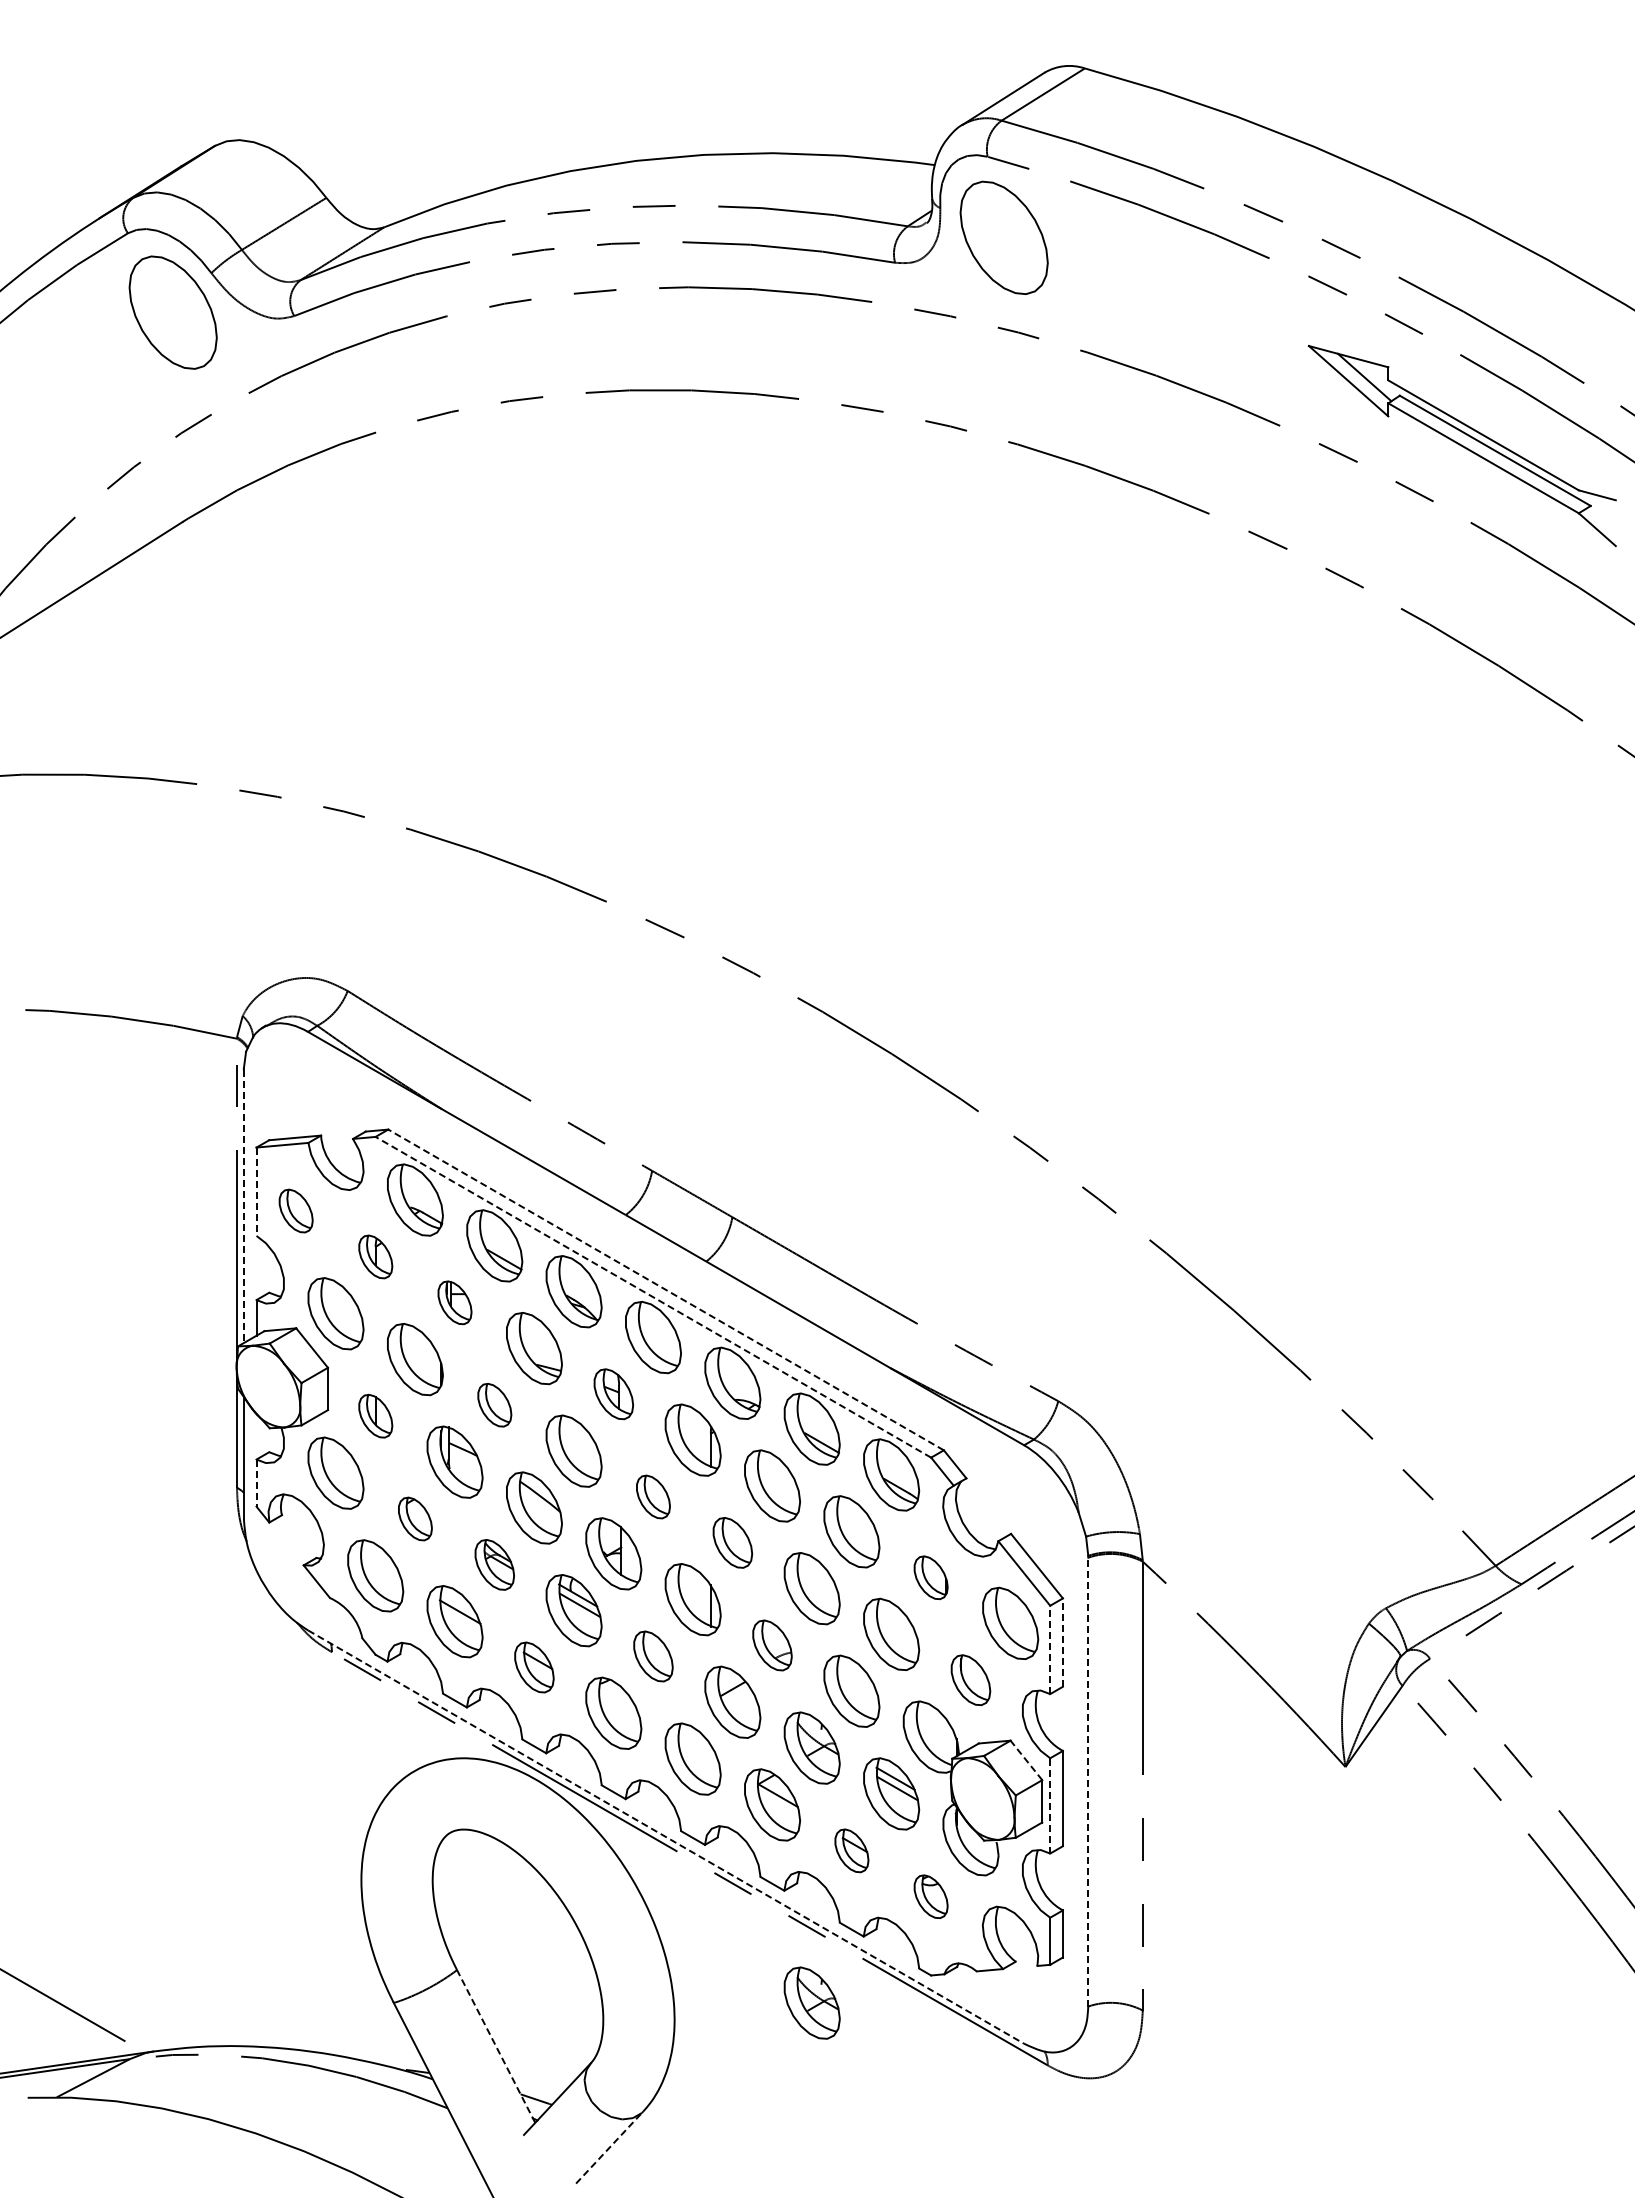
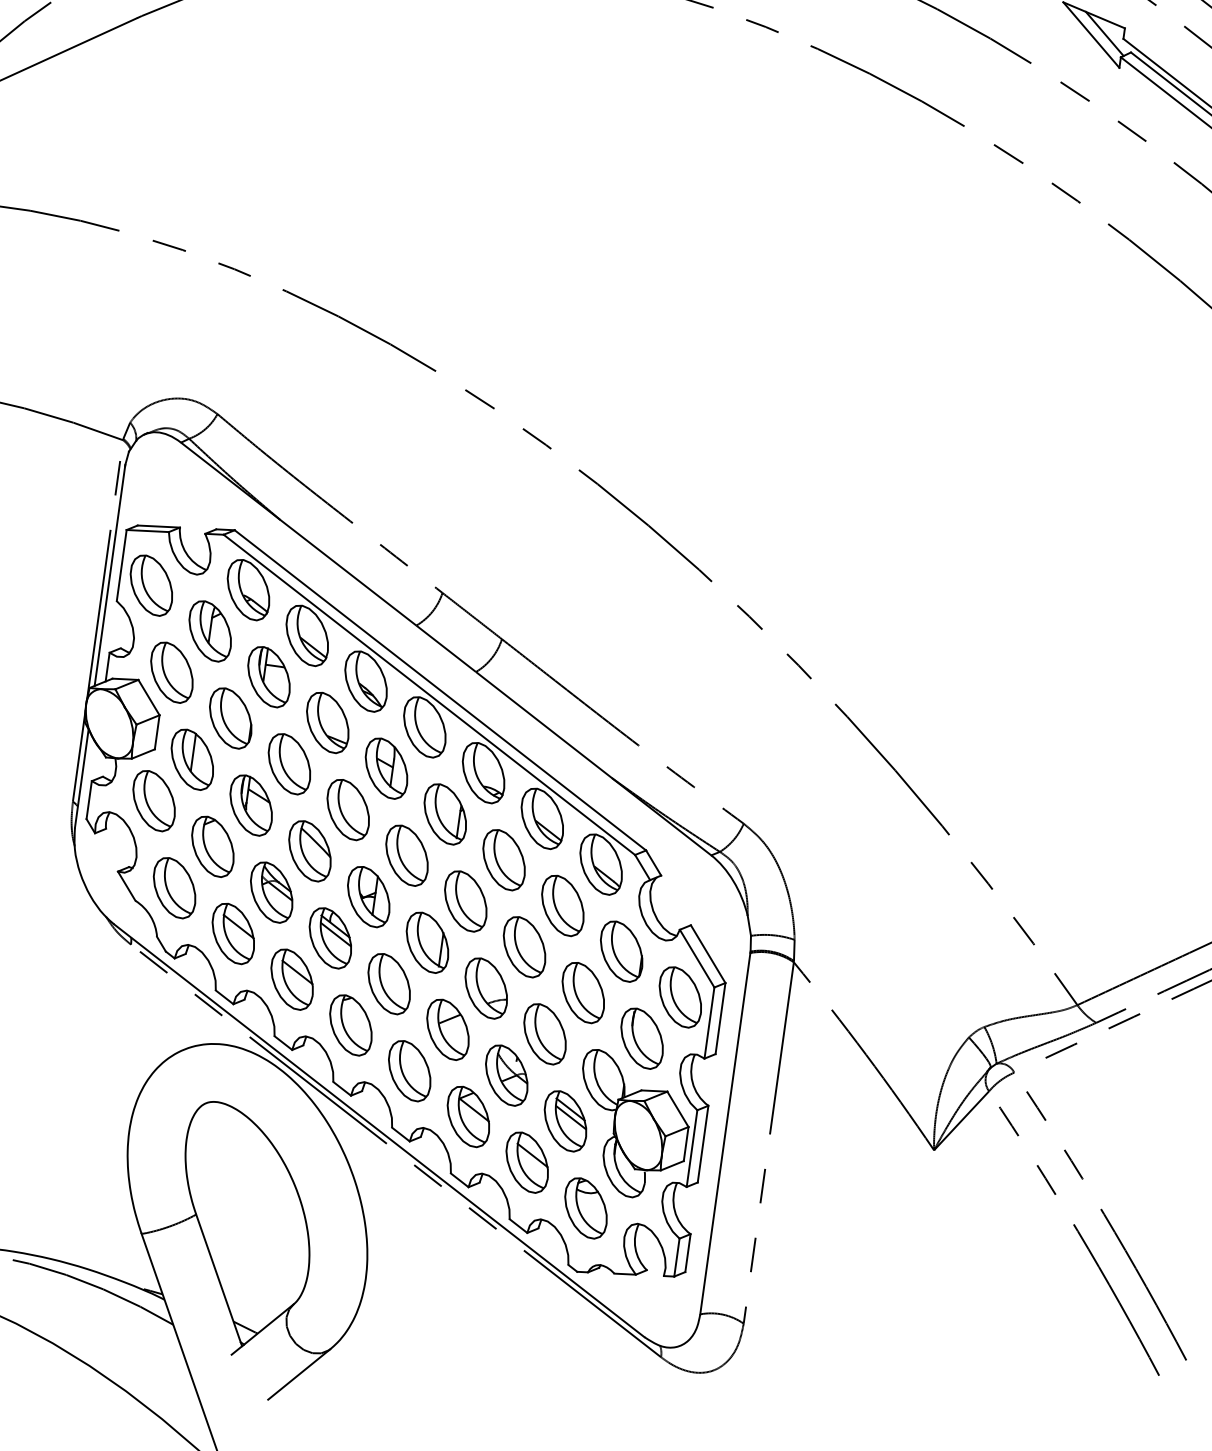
line: (256, 1192) -> (121, 566), dashed -> solid
line: (243, 1207) -> (109, 576), dashed -> solid
part: (295, 1210) -> (151, 585), size x1.67
part: (375, 1256) -> (210, 630), size x1.67
line: (666, 1289) -> (440, 690), dashed -> solid
line: (653, 1297) -> (429, 695), dashed -> solid
part: (454, 1302) -> (268, 676), size x1.67
part: (613, 1393) -> (386, 767), size x1.43
part: (494, 1404) -> (289, 763), size x1.67
part: (375, 1415) -> (192, 758), size x1.67
line: (256, 1483) -> (89, 800), dashed -> solid
part: (653, 1496) -> (407, 855), size x1.67
part: (415, 1518) -> (213, 846), size x1.67
part: (732, 1542) -> (465, 901), size x1.43
part: (494, 1564) -> (271, 892), size x1.43
part: (930, 1577) -> (621, 951), size x1.67
line: (1062, 1642) -> (720, 1018), dashed -> solid
part: (772, 1645) -> (486, 988), size x1.43
line: (1050, 1649) -> (709, 1022), dashed -> solid
part: (653, 1656) -> (389, 984), size x1.43
part: (534, 1667) -> (292, 979), size x1.43
part: (970, 1679) -> (641, 1037), size x1.43
line: (1026, 1760) -> (678, 1109), dashed -> solid
line: (1088, 1781) -> (725, 1133), dashed -> solid
line: (1050, 1805) -> (692, 1148), dashed -> solid
line: (666, 1837) -> (379, 1131), dashed -> solid
part: (851, 1850) -> (527, 1162), size x1.67
part: (930, 1896) -> (585, 1208), size x1.67
part: (811, 2002) -> (477, 1280), removed
line: (496, 2046) -> (219, 1280), dashed -> solid
line: (609, 2147) -> (299, 1374), dashed -> solid

